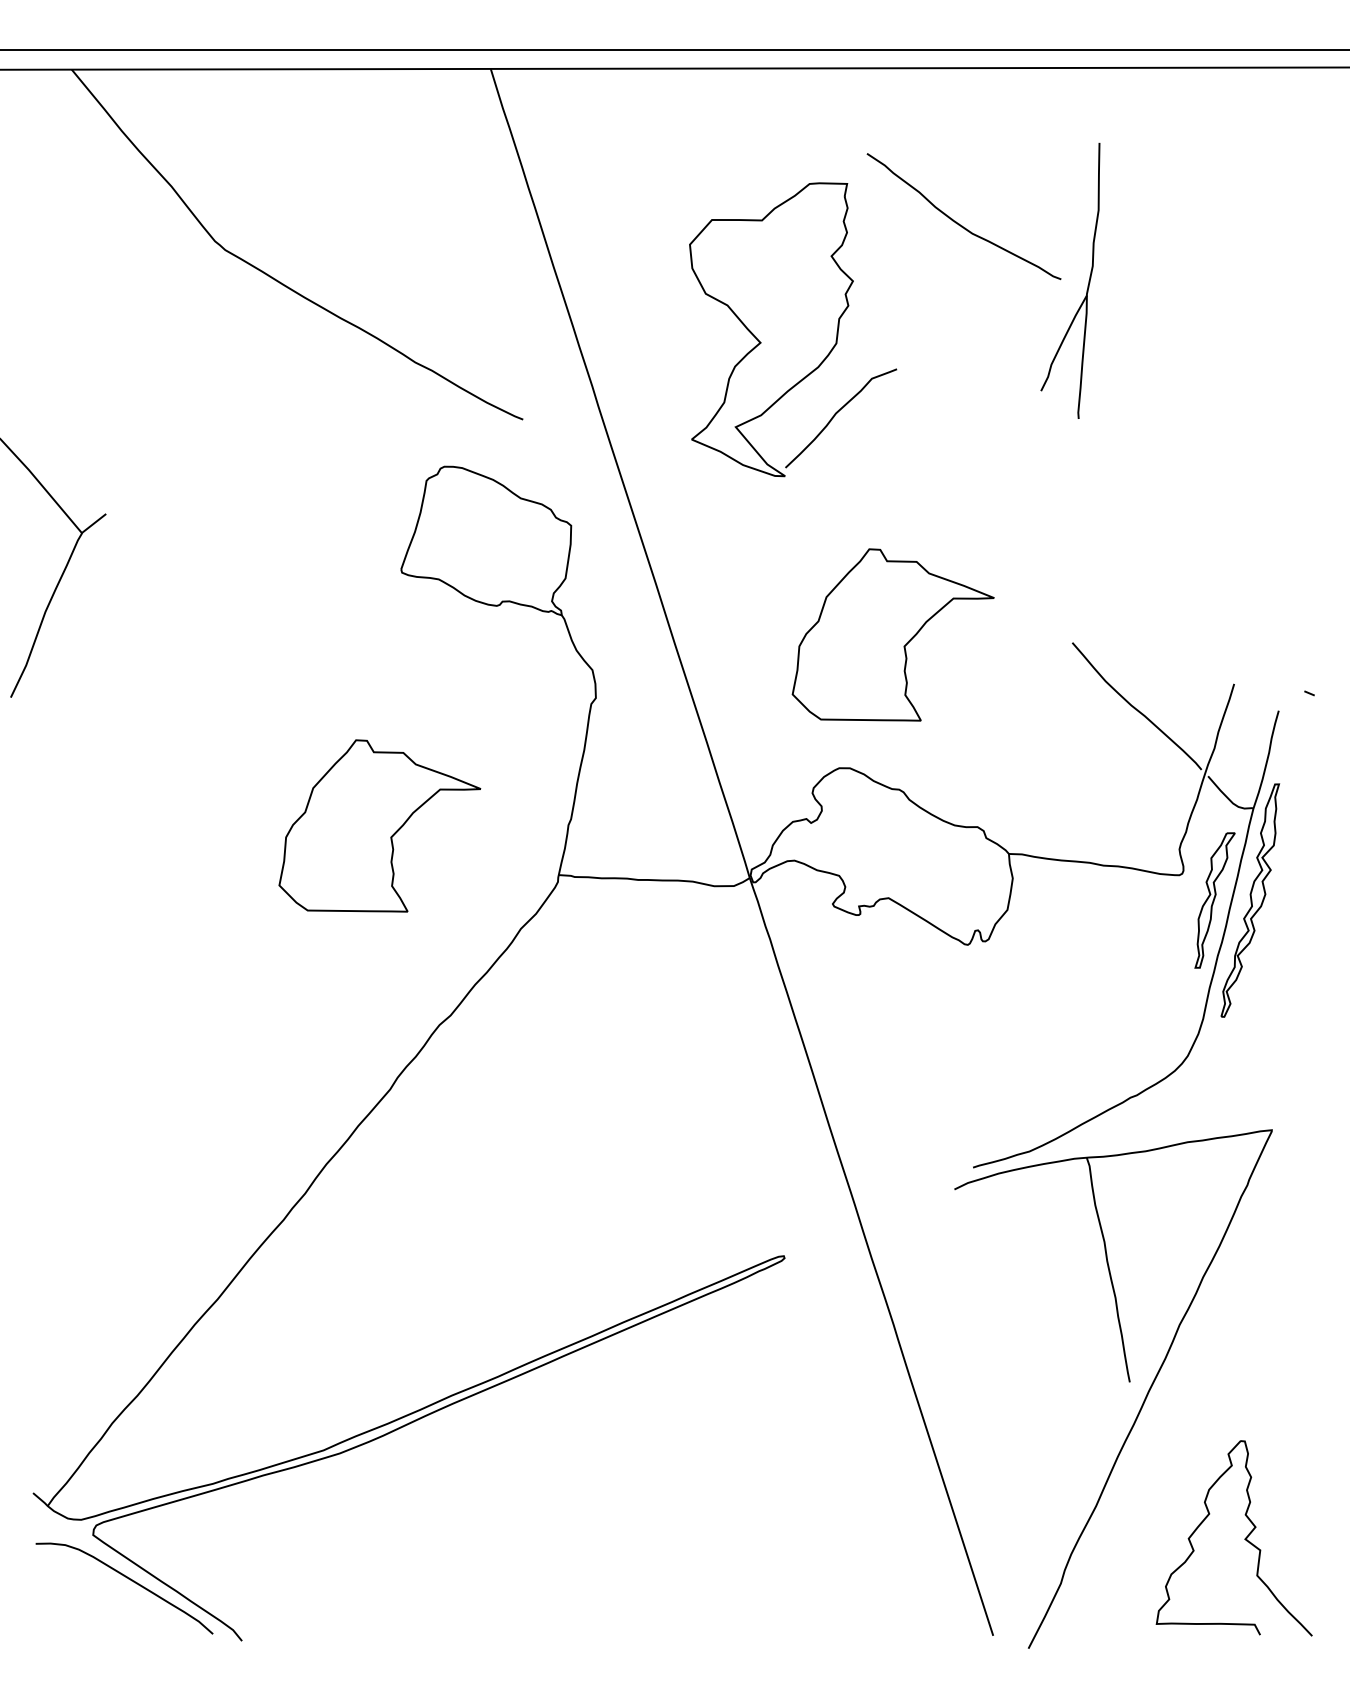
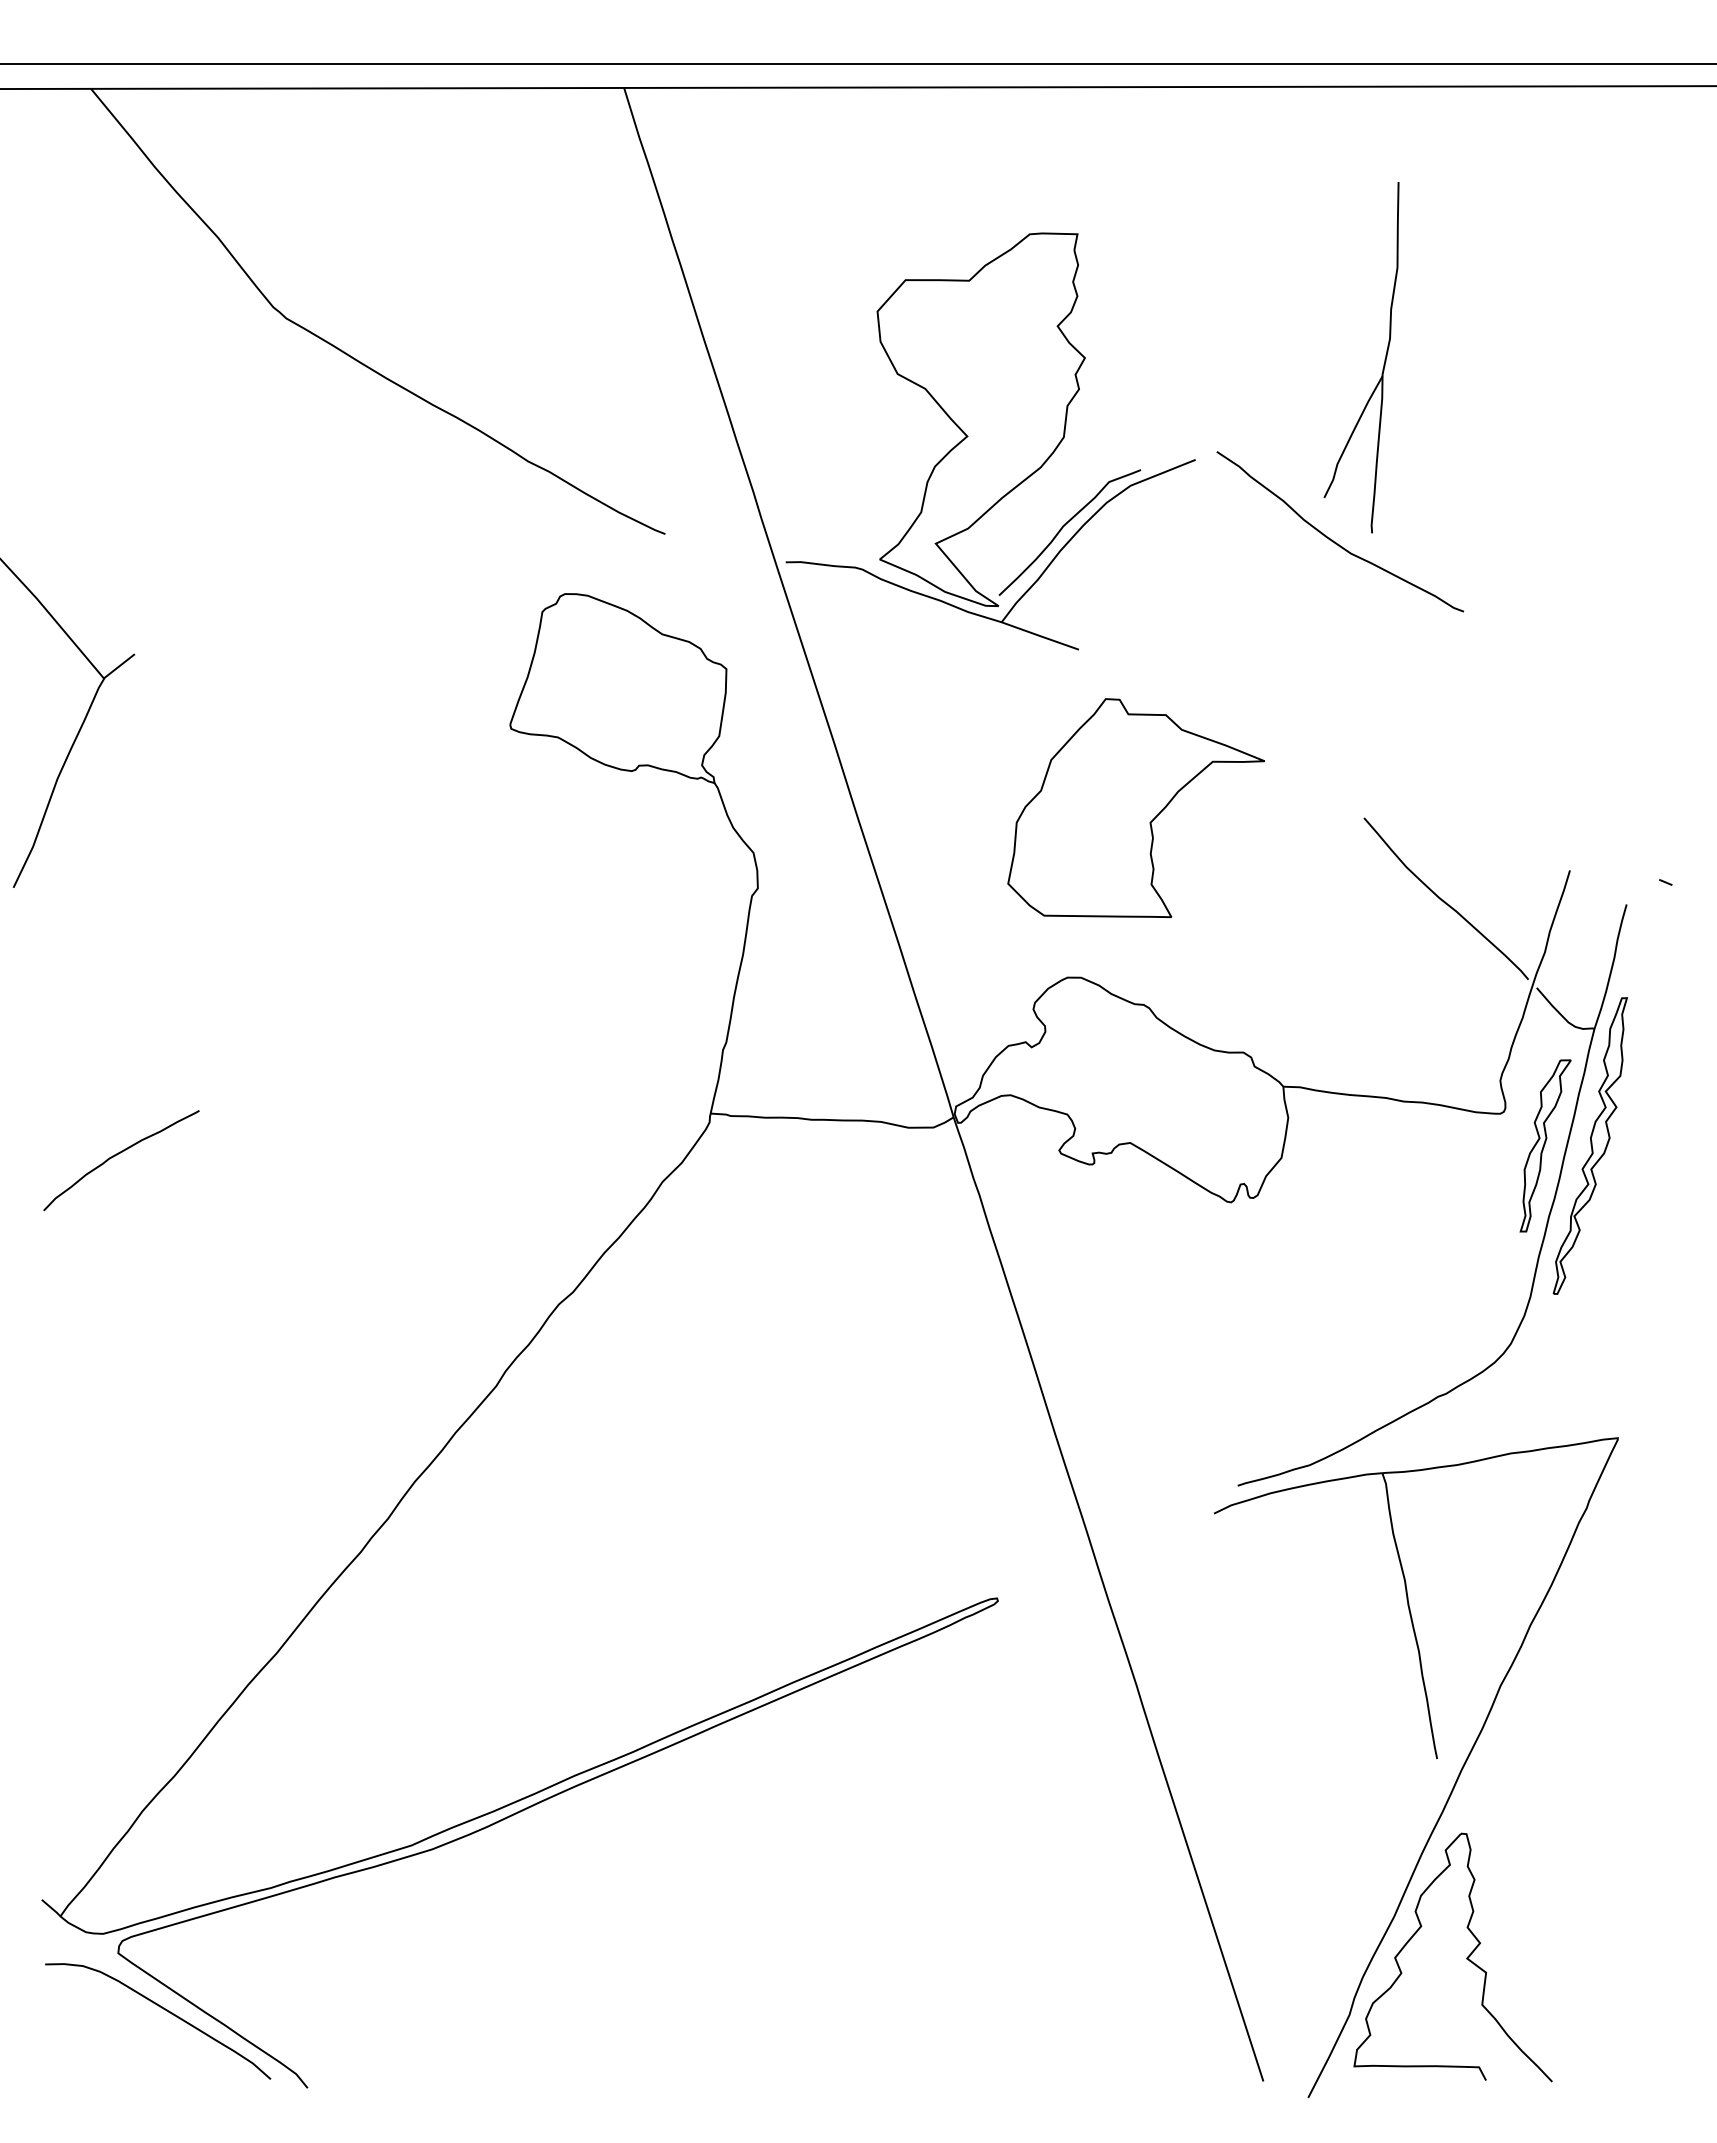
curve: (957, 222) -> (1332, 539), moved
part: (807, 463) -> (1026, 590), added
part: (379, 826) -> (482, 1051), removed
curve: (94, 907) -> (119, 1154), added
curve: (1244, 1538) -> (1466, 1957), moved

